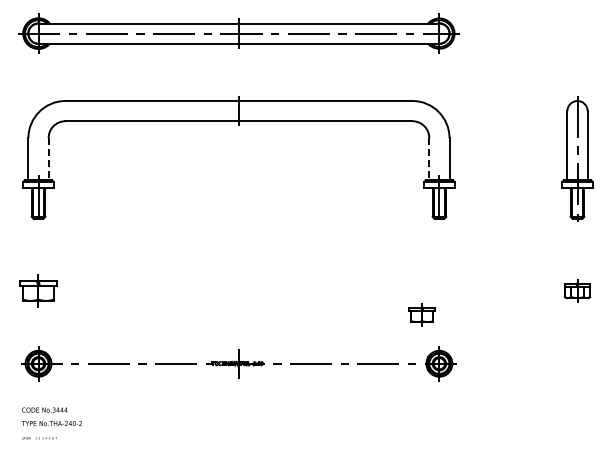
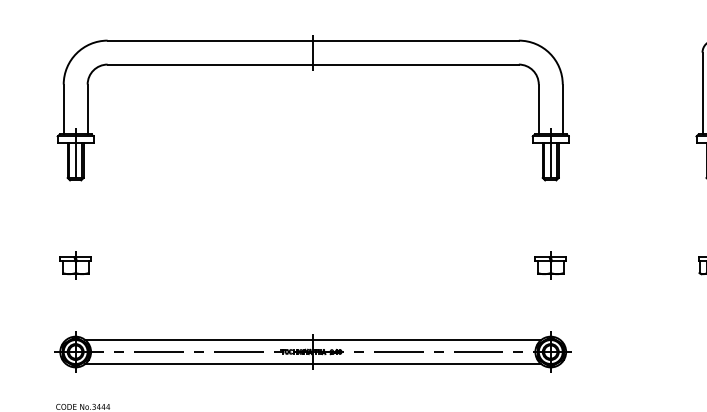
line: (48, 159) -> (87, 109), dashed -> solid
line: (429, 159) -> (539, 109), dashed -> solid
part: (38, 290) -> (75, 265), size x0.71
part: (421, 314) -> (549, 265), moved
line: (238, 353) -> (312, 339), added
line: (238, 373) -> (312, 363), added

